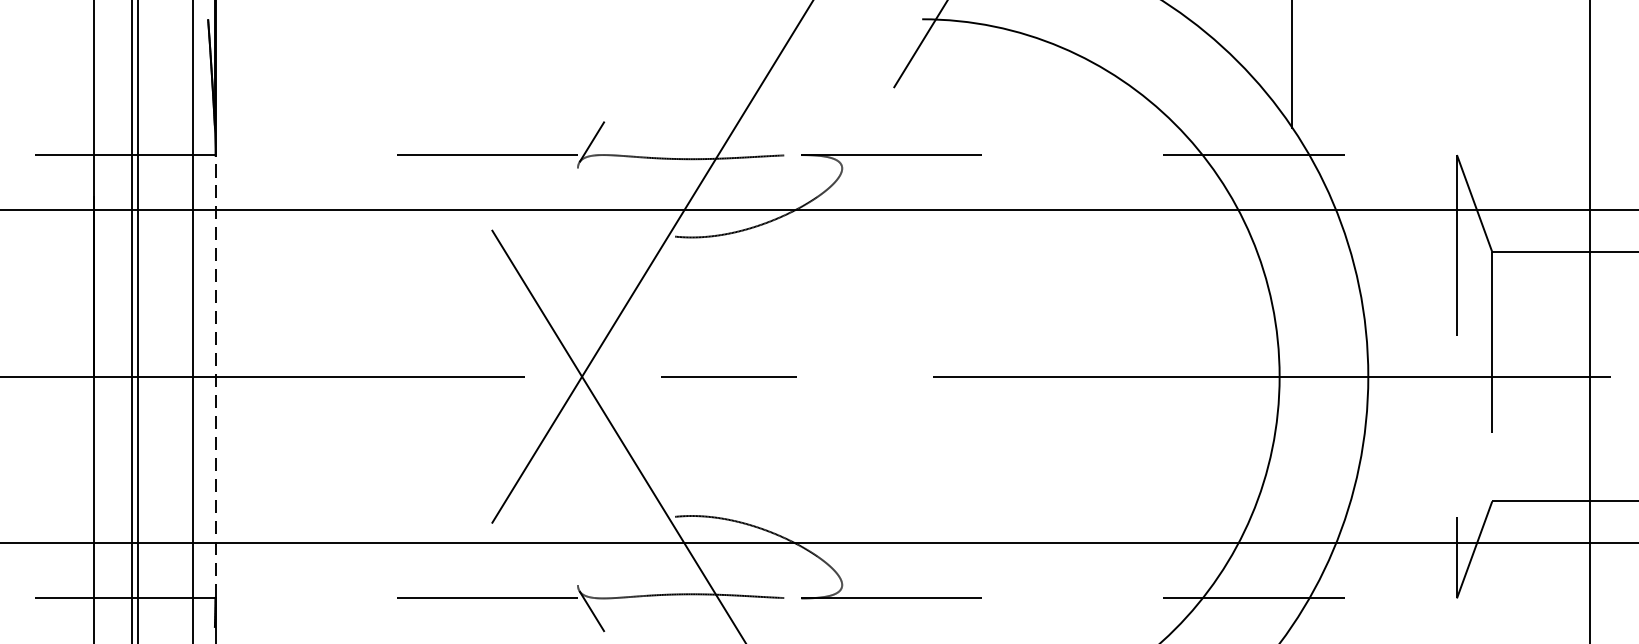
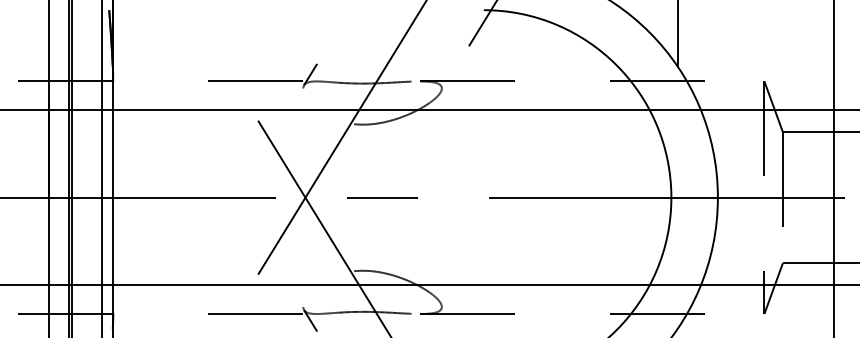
line: (216, 376) -> (113, 197), dashed -> solid

